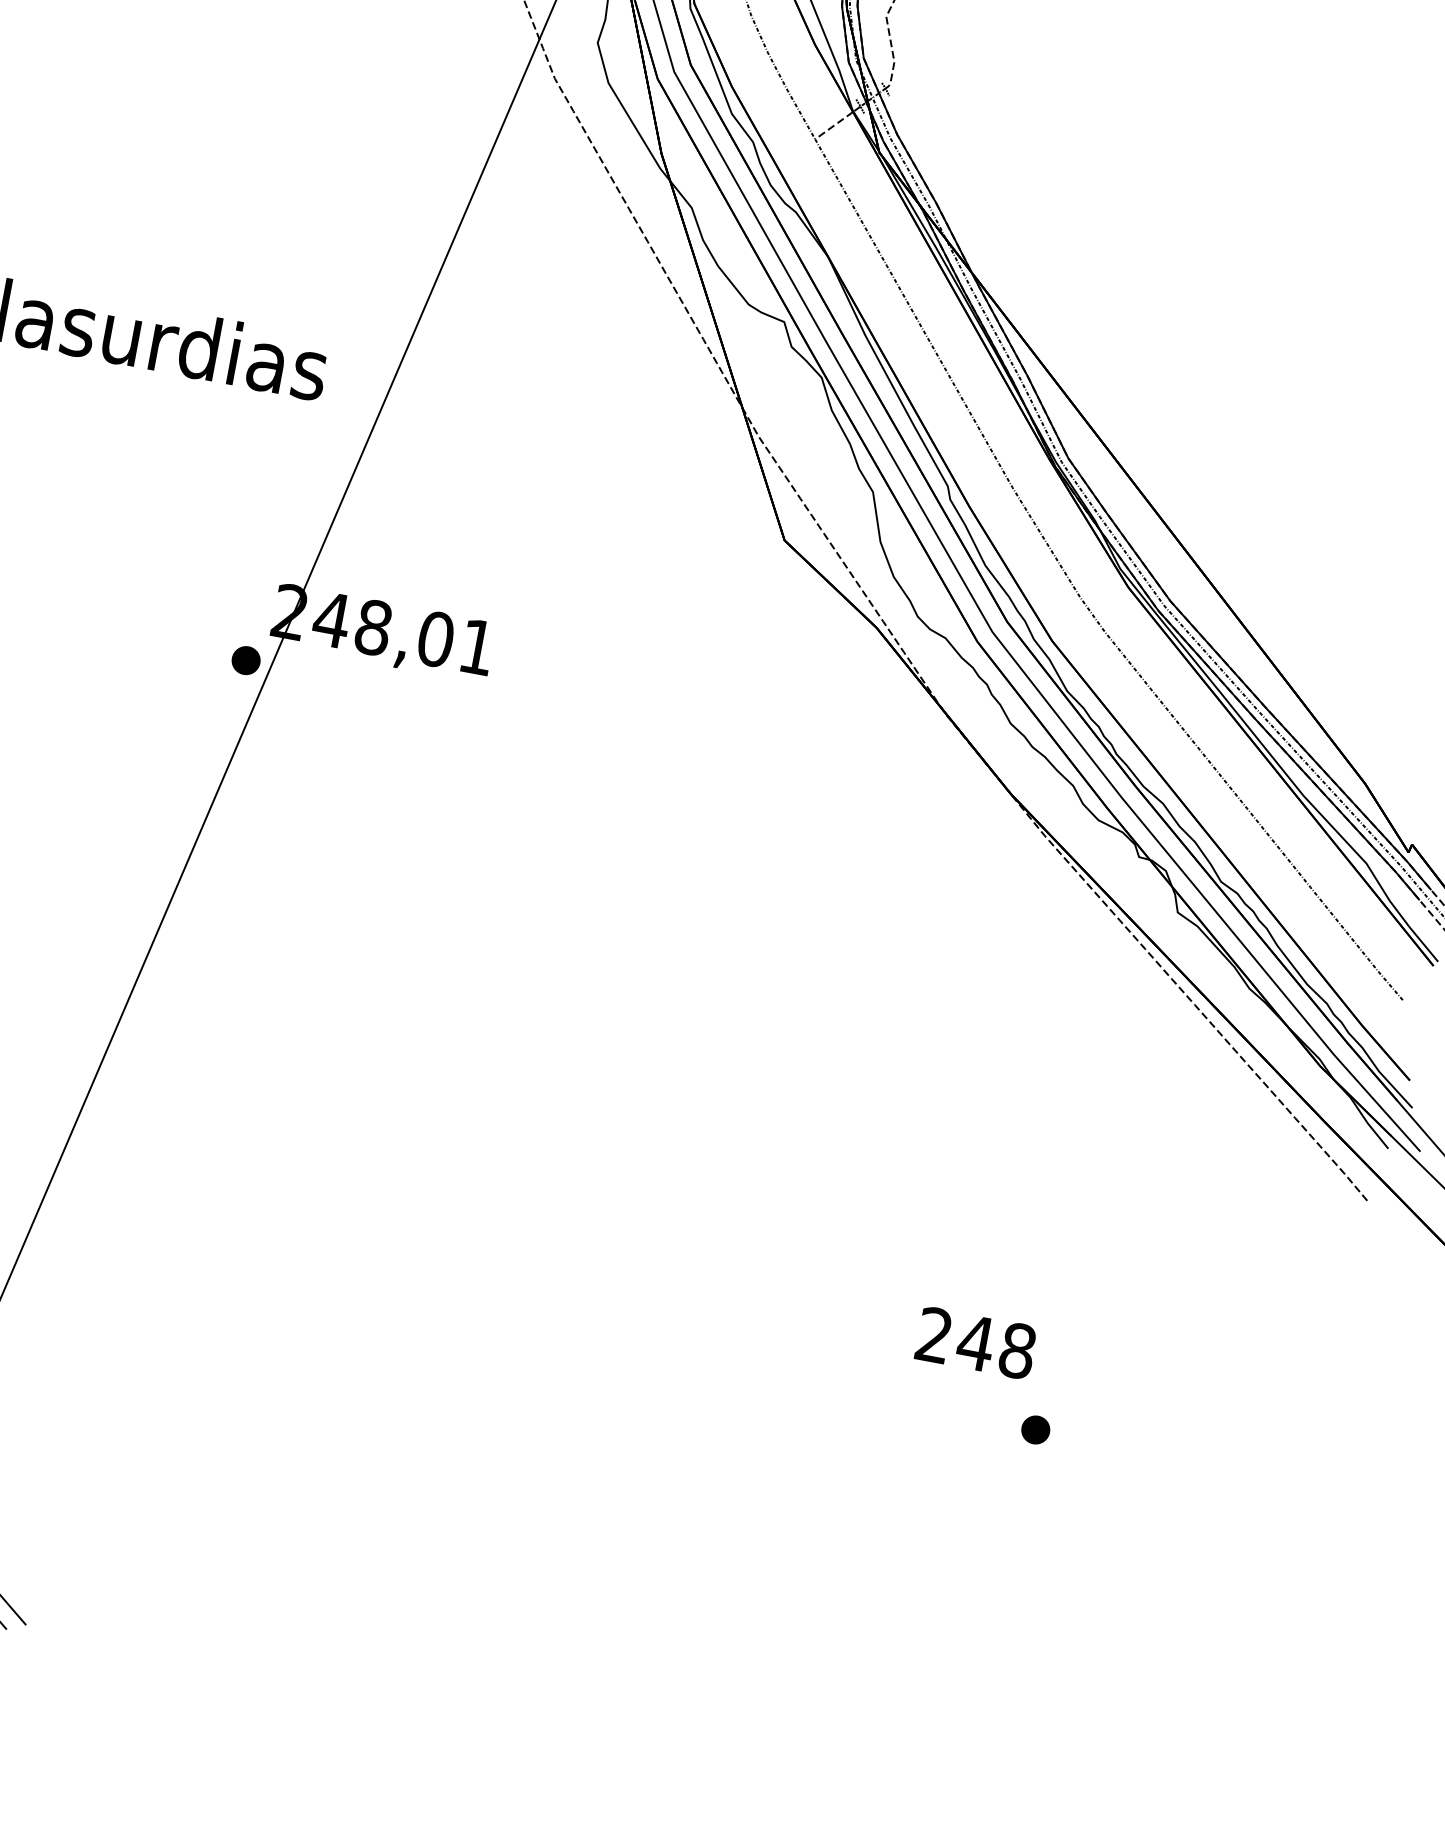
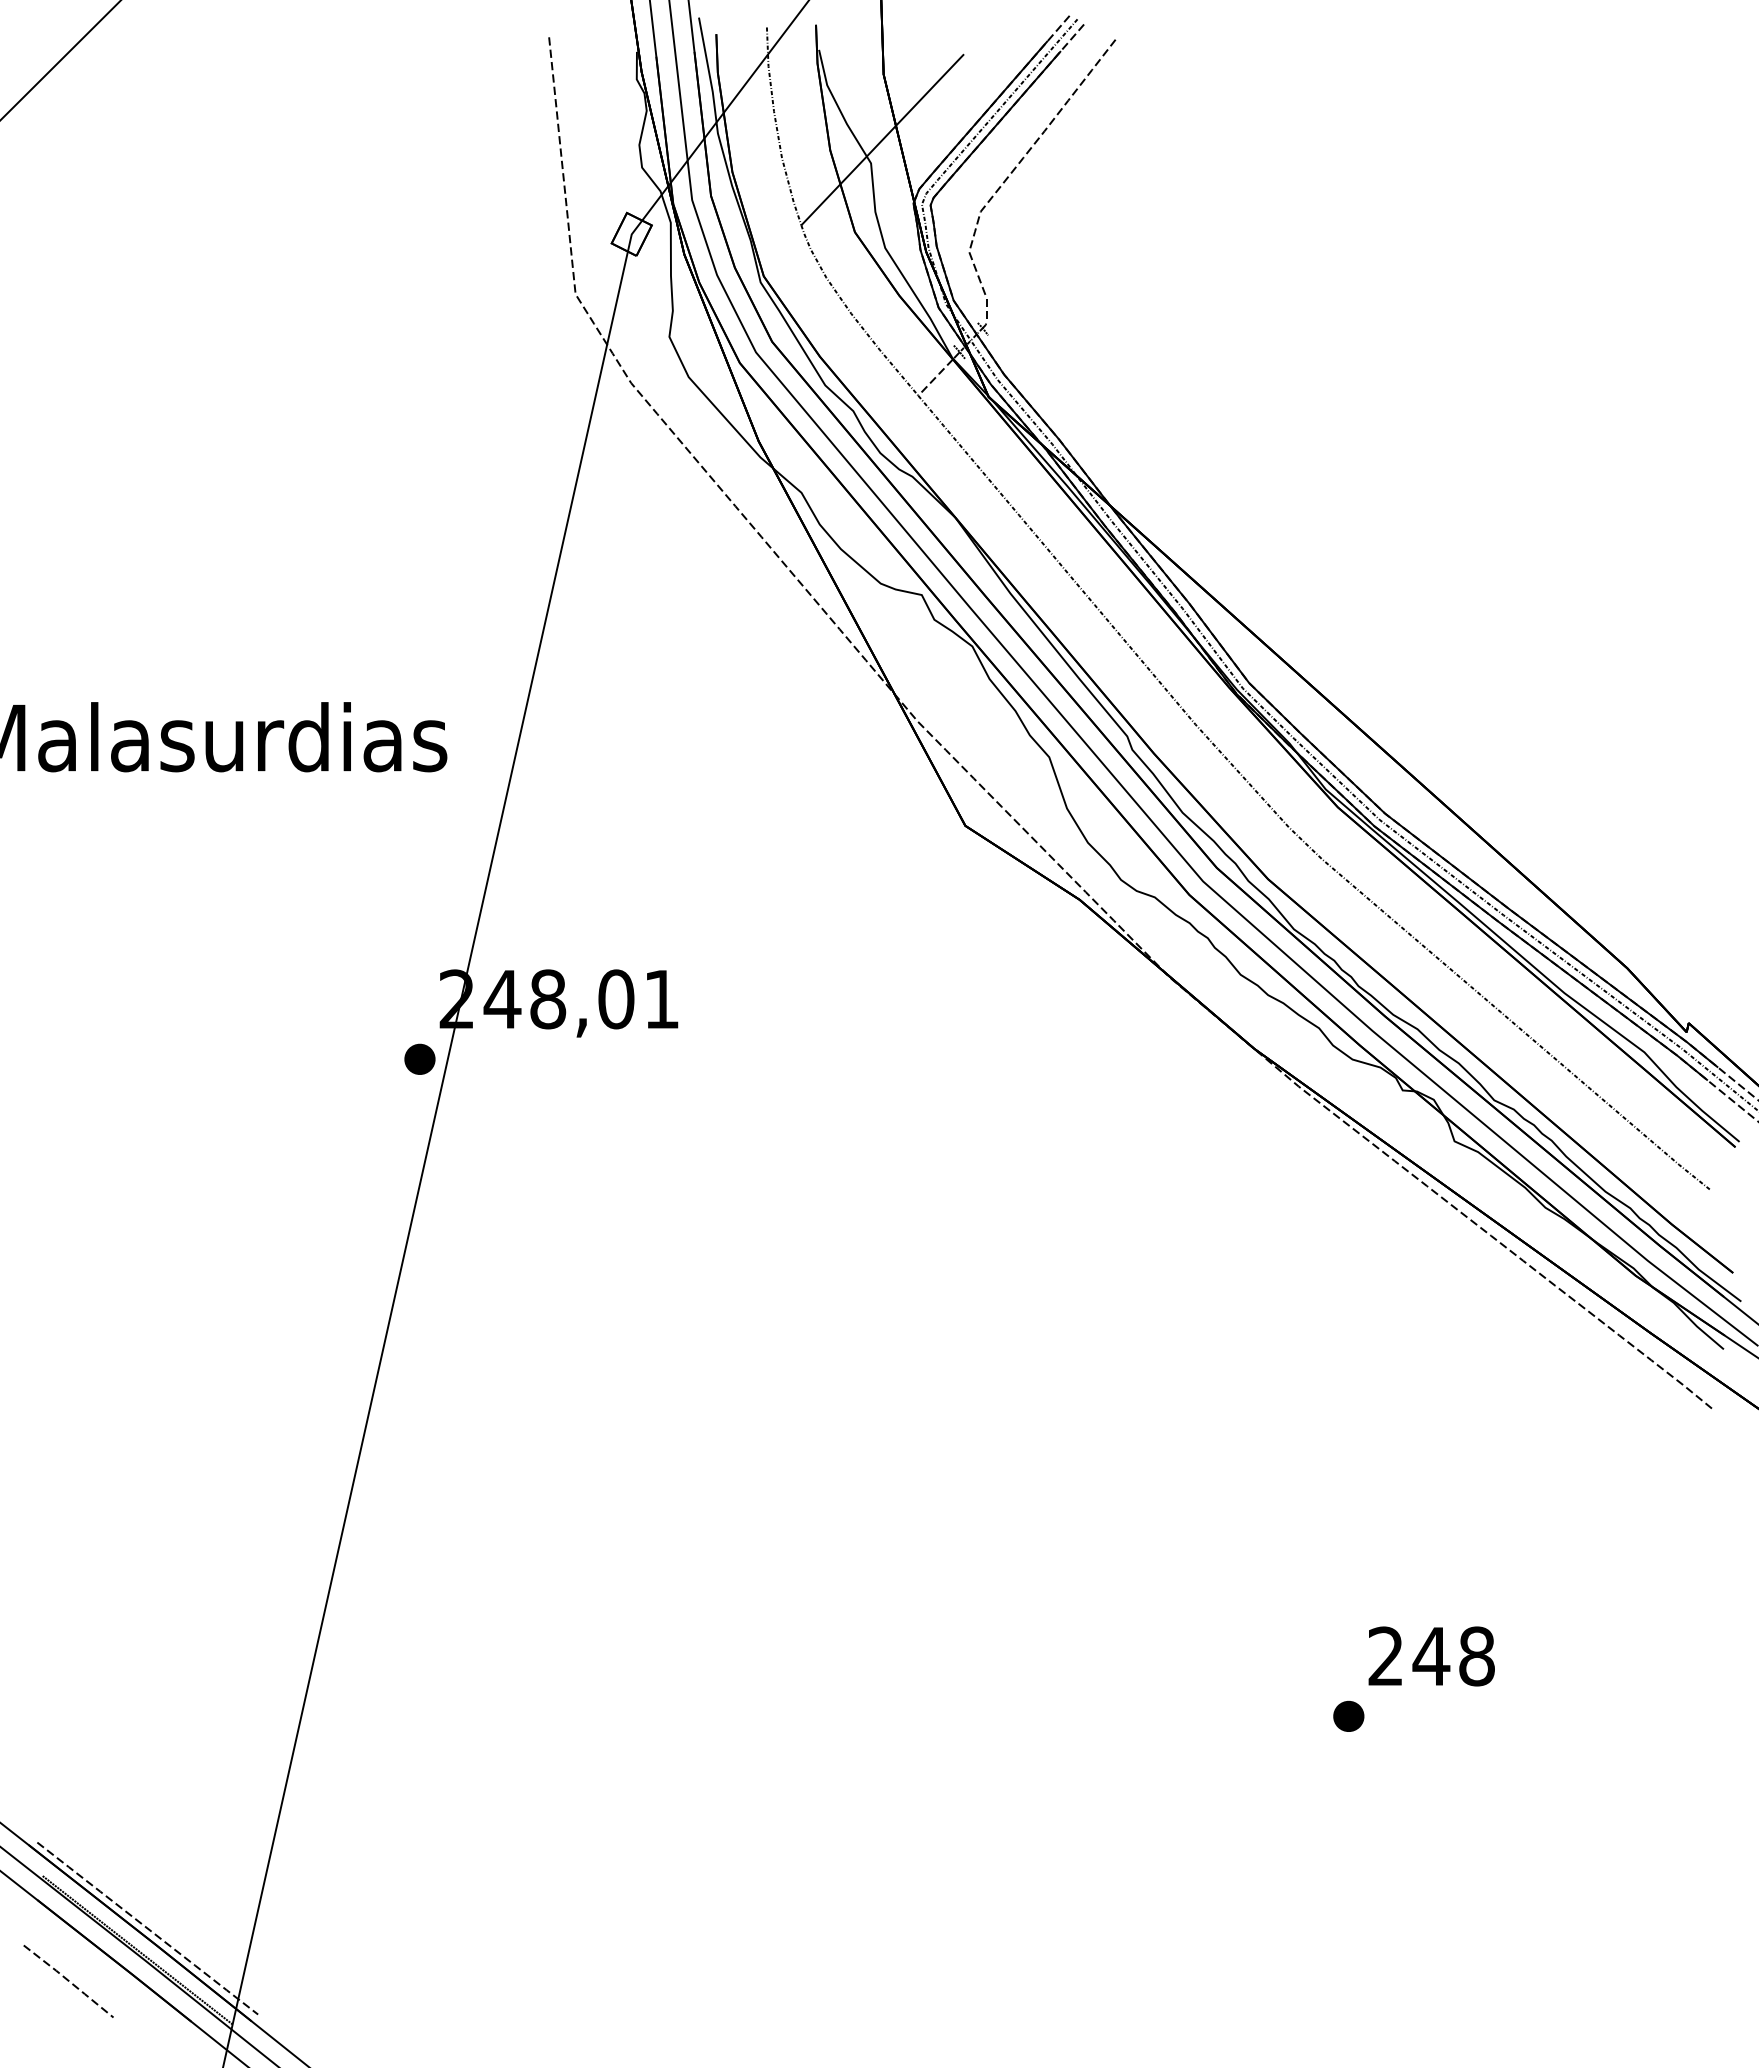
text: (976, 1343) -> (1431, 1656), moved
part: (1035, 1429) -> (1348, 1715), moved

